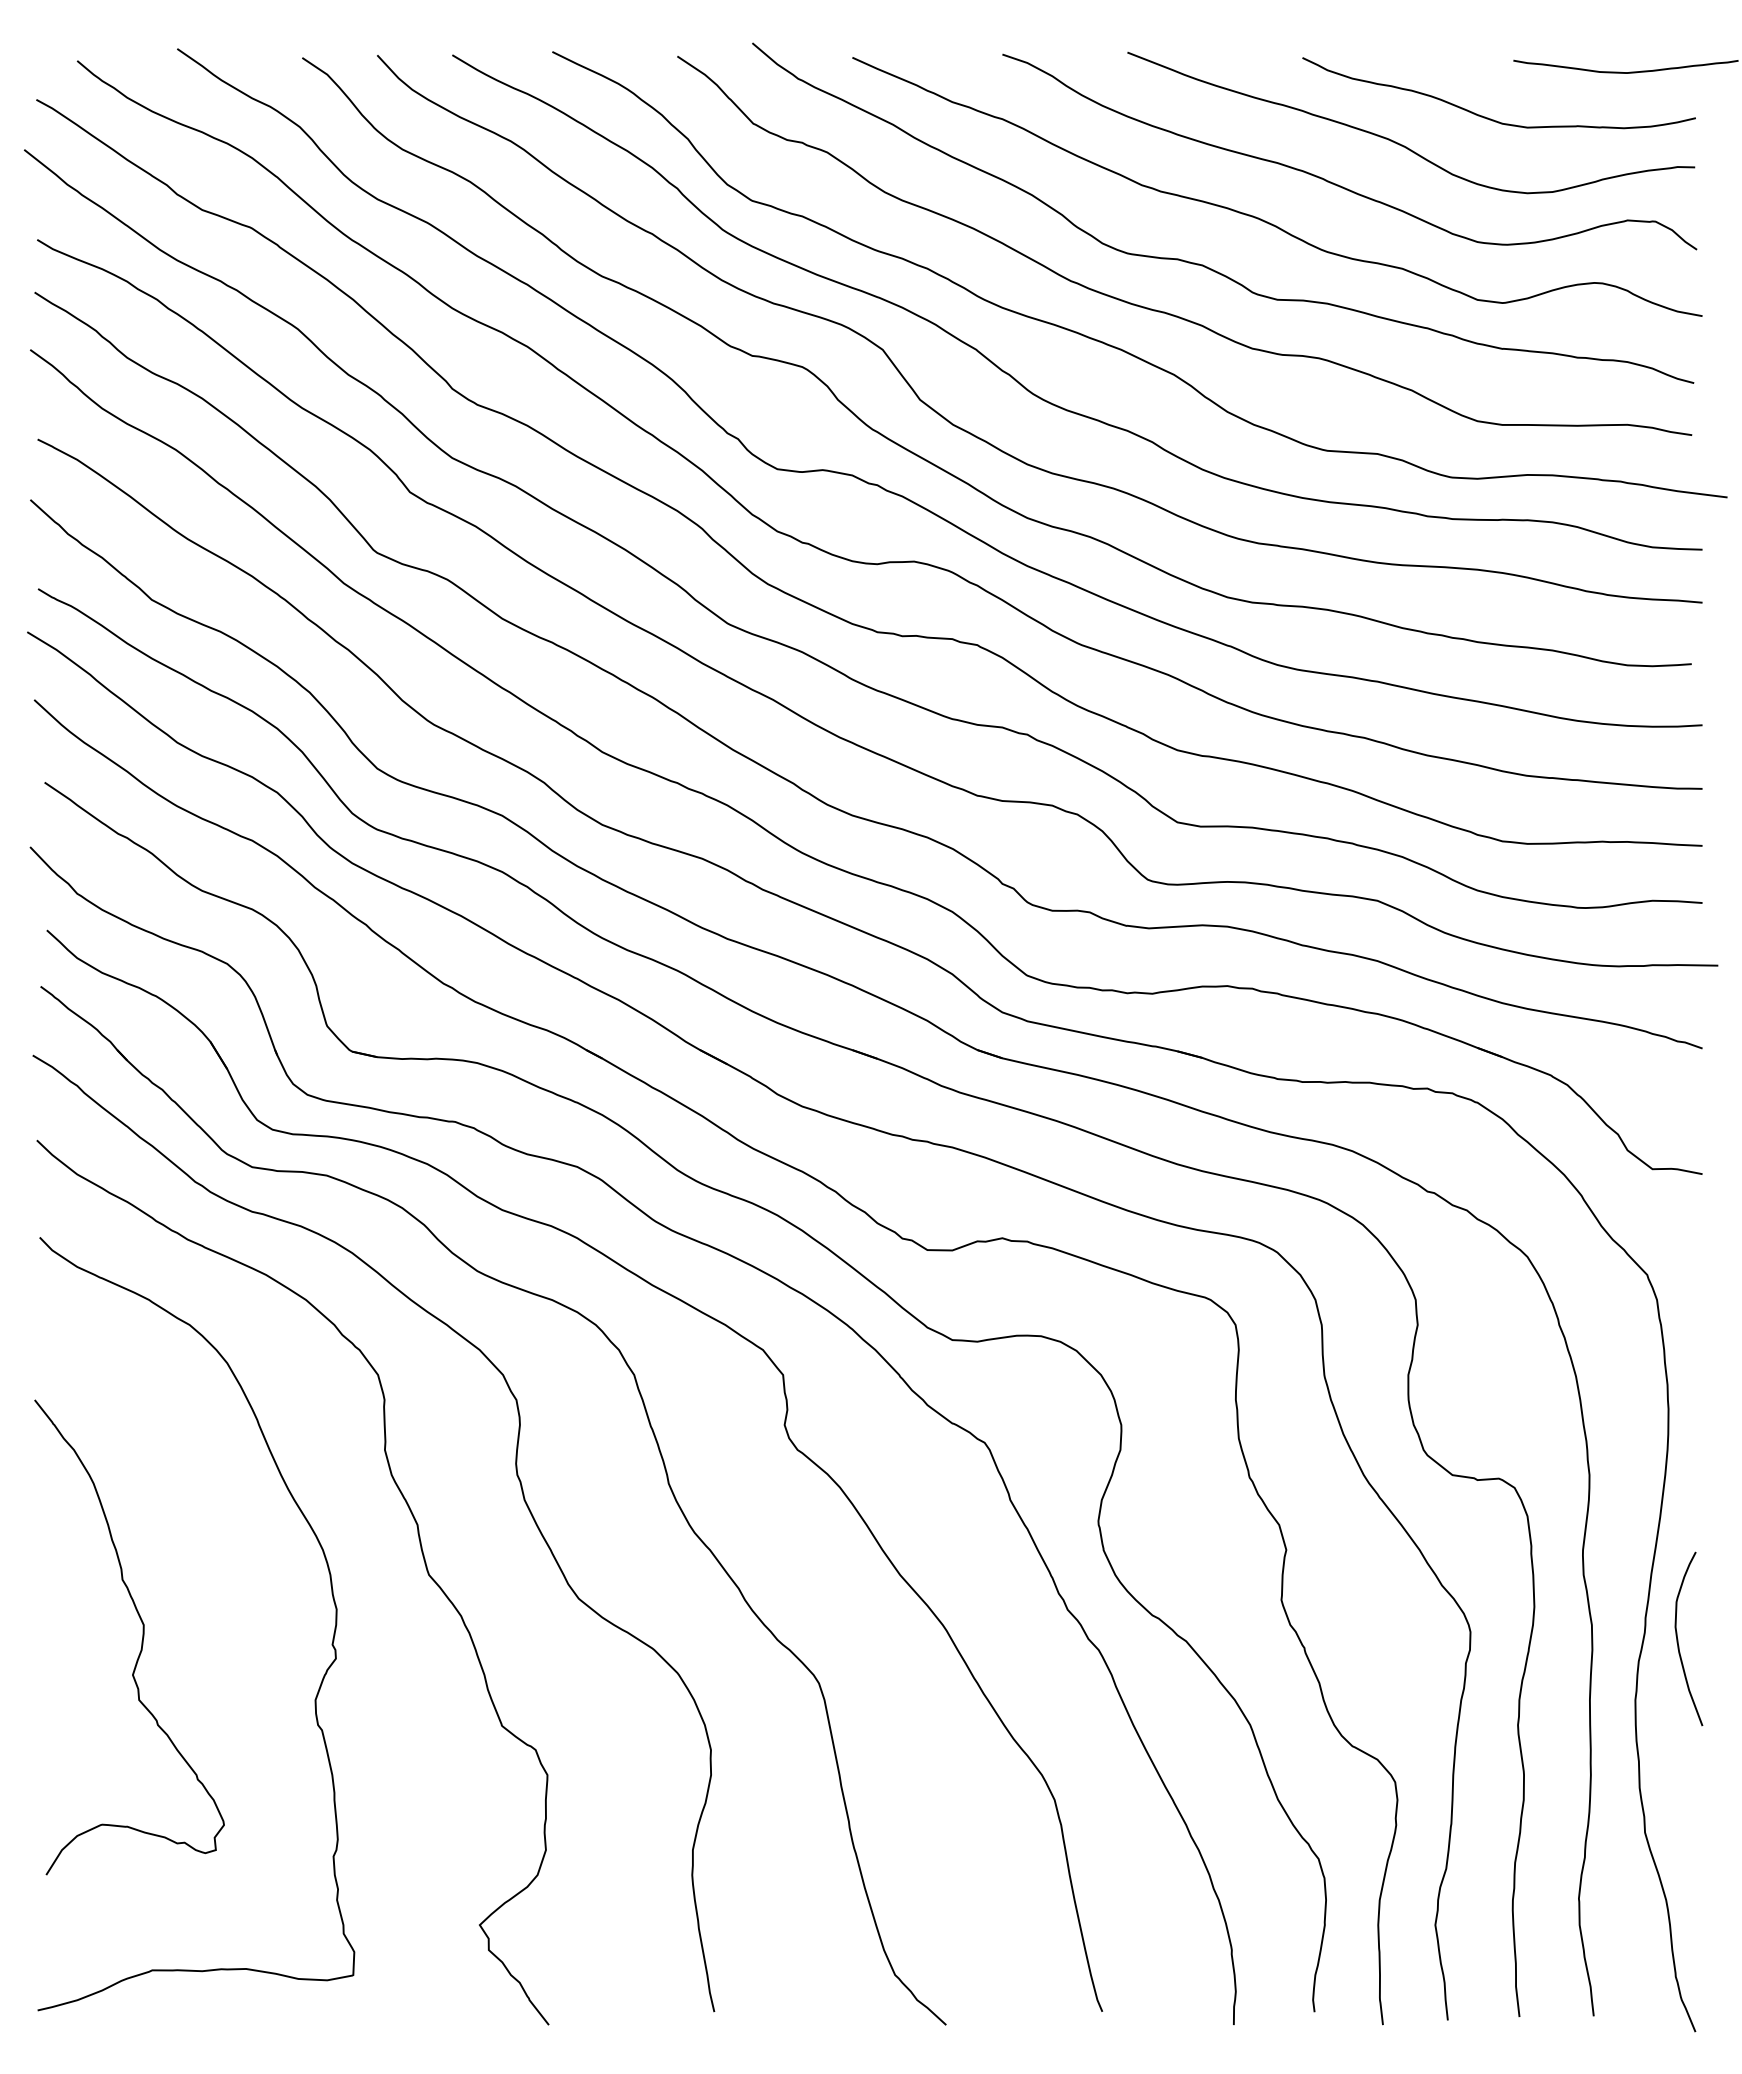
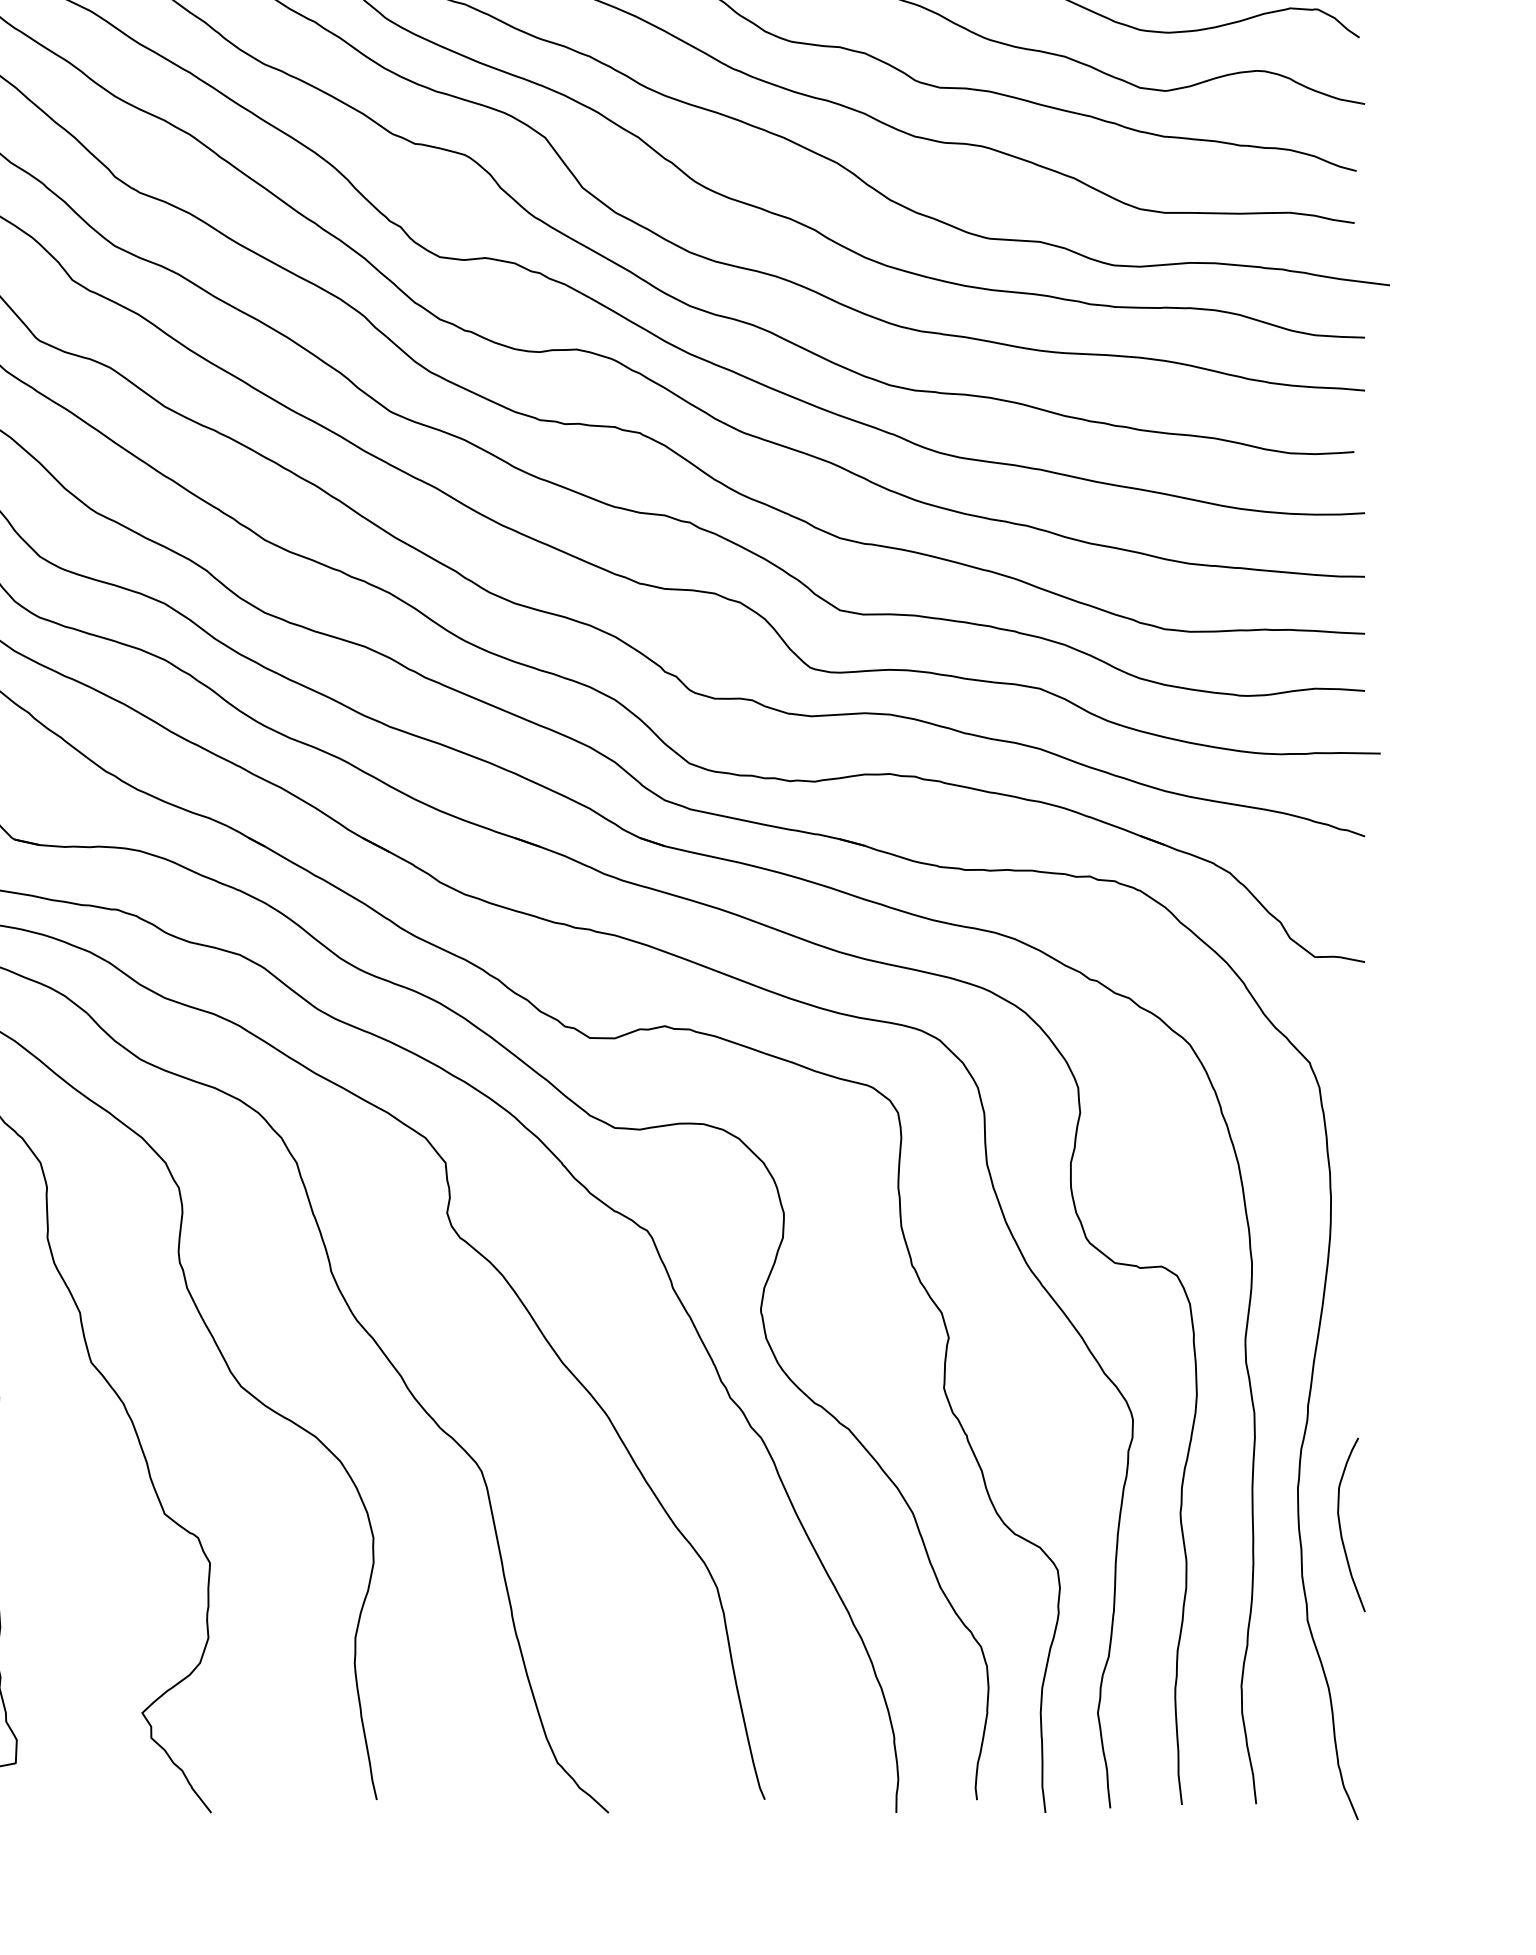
curve: (1678, 1639) -> (1341, 1525), moved

